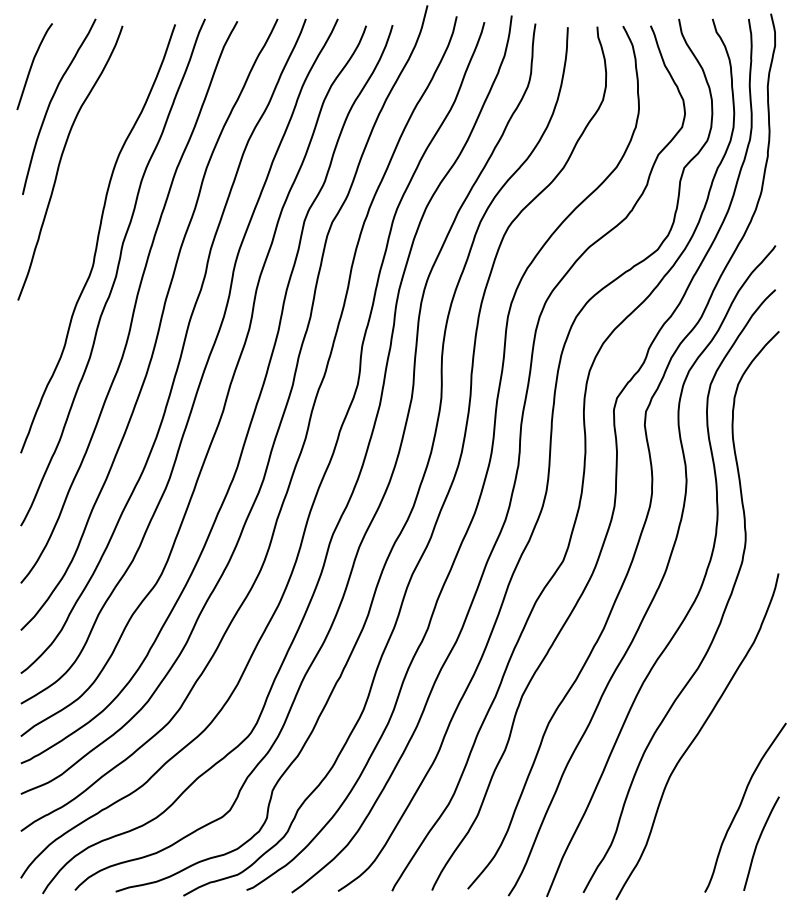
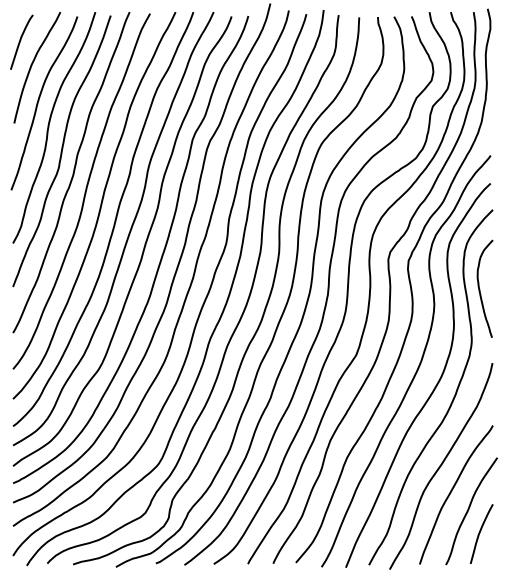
curve: (78, 201) -> (49, 127), added
curve: (759, 457) -> (480, 289), added
curve: (715, 776) -> (452, 491), added

